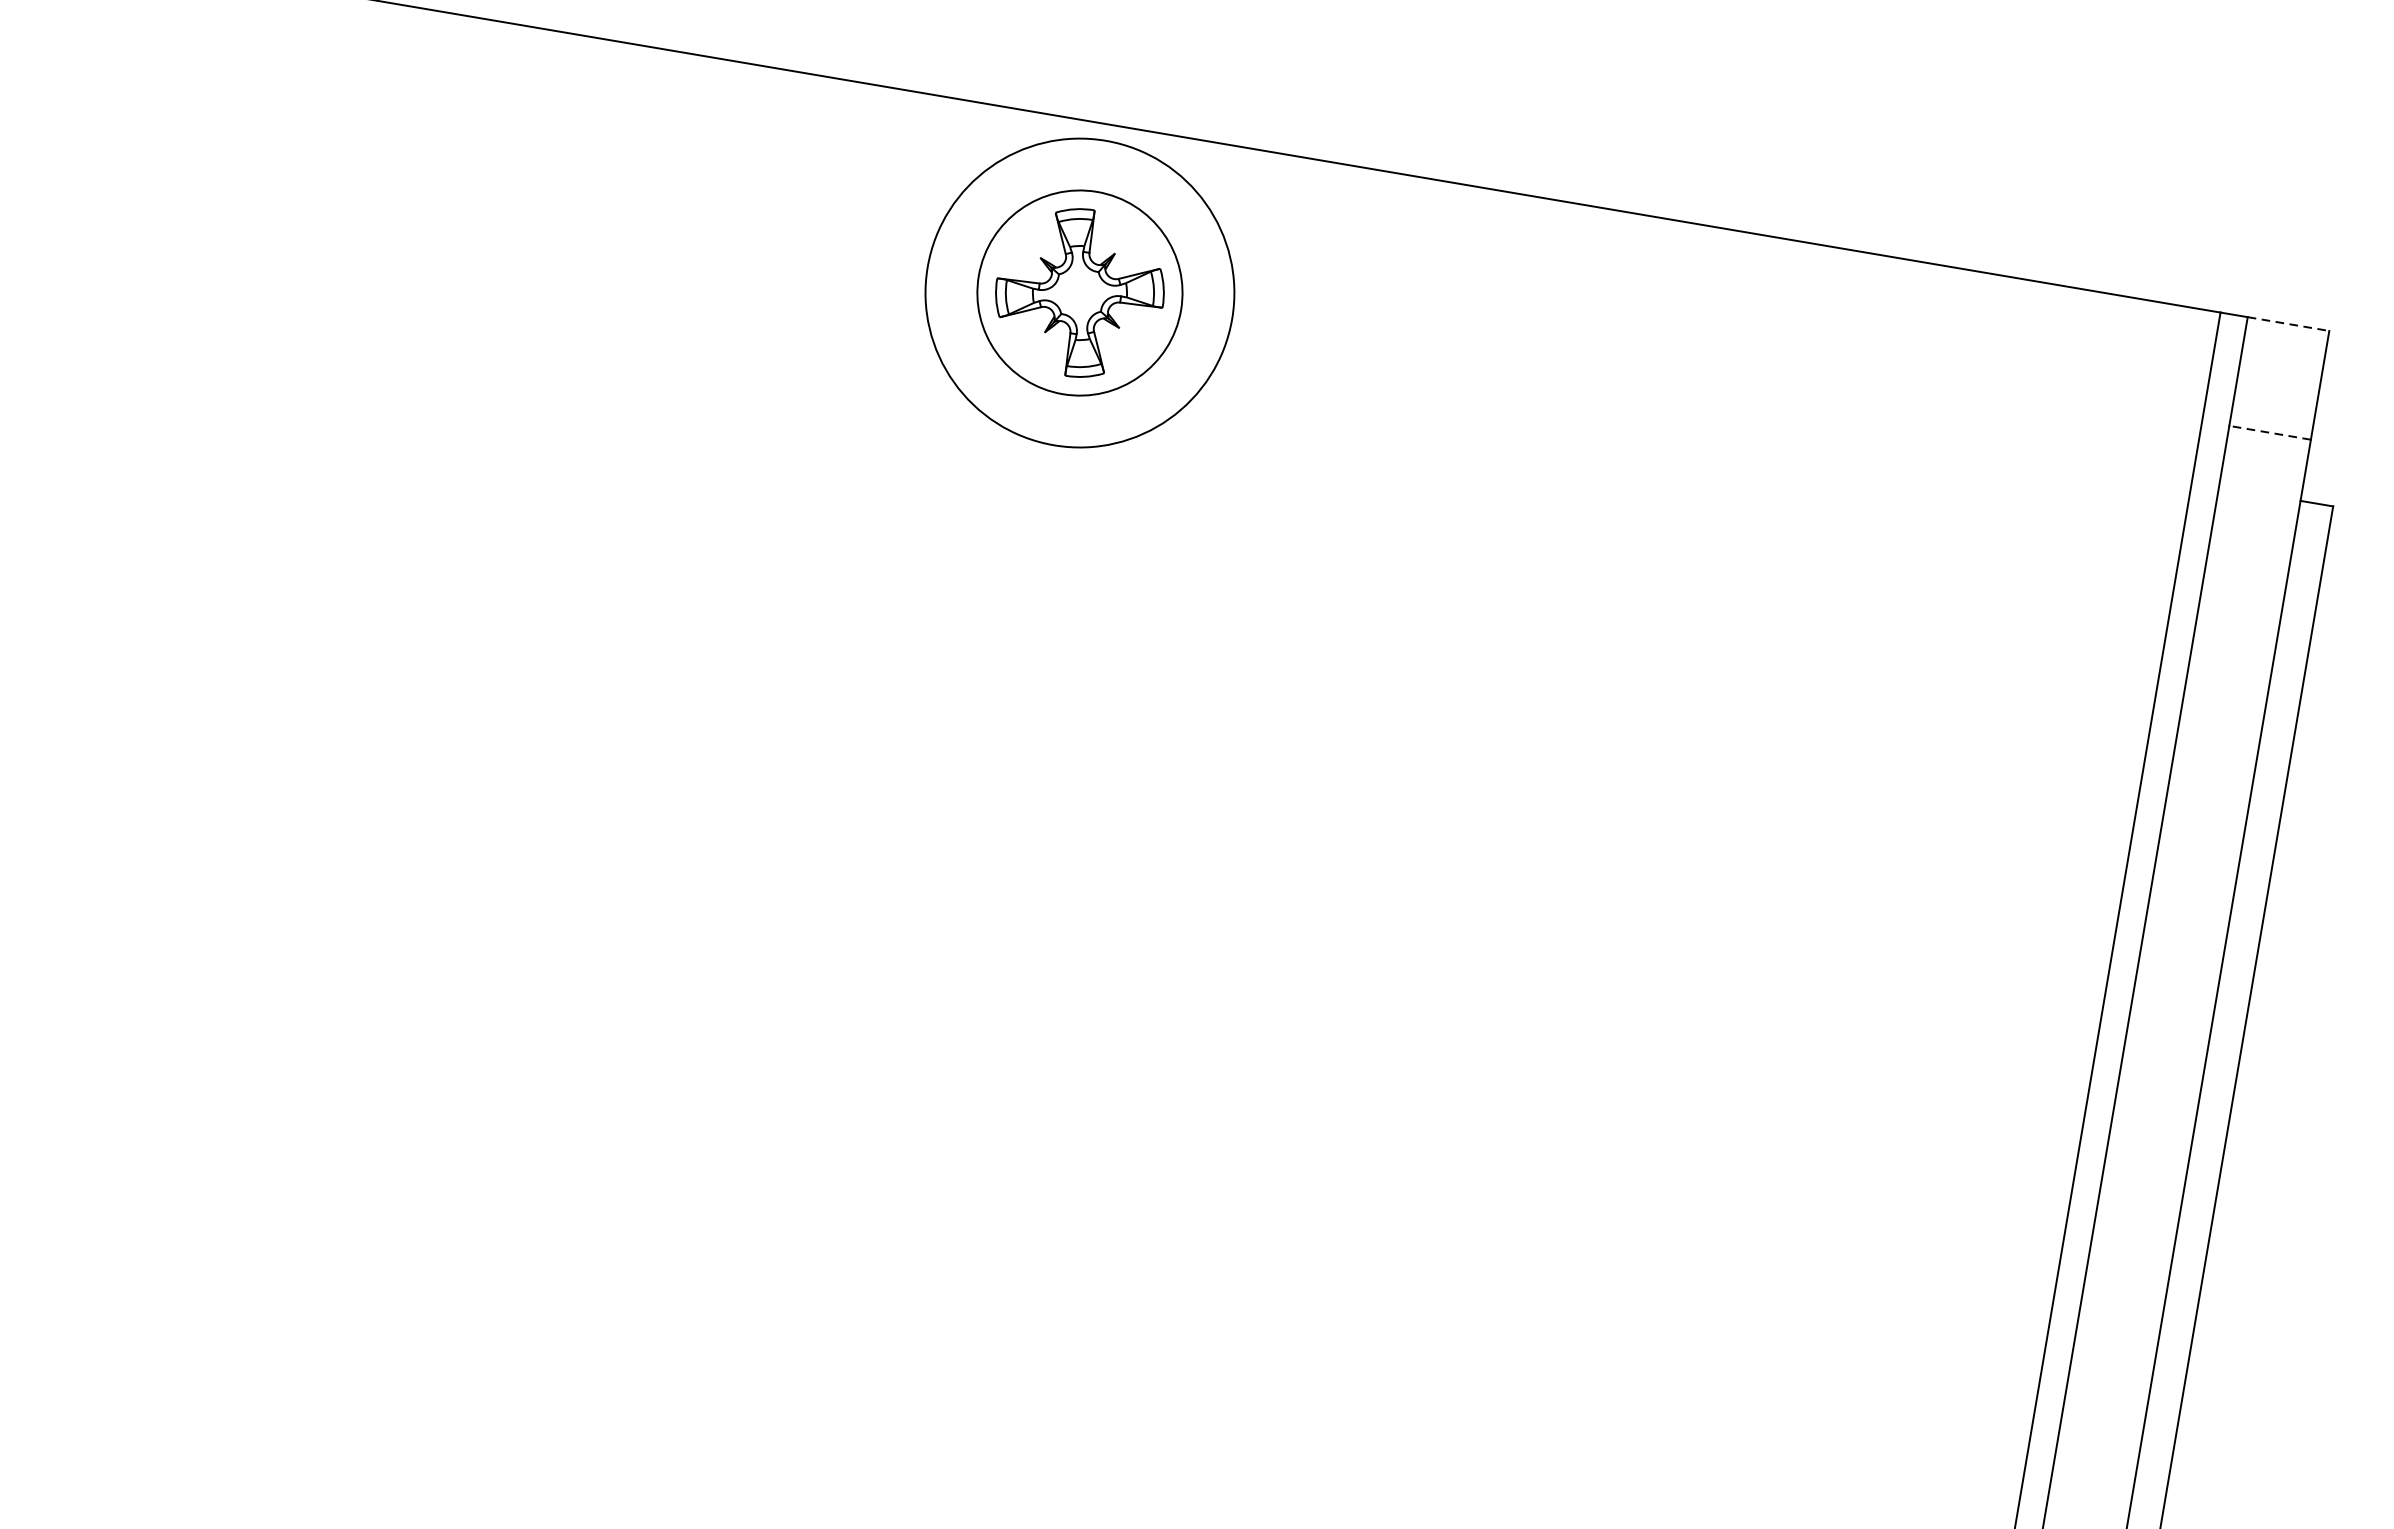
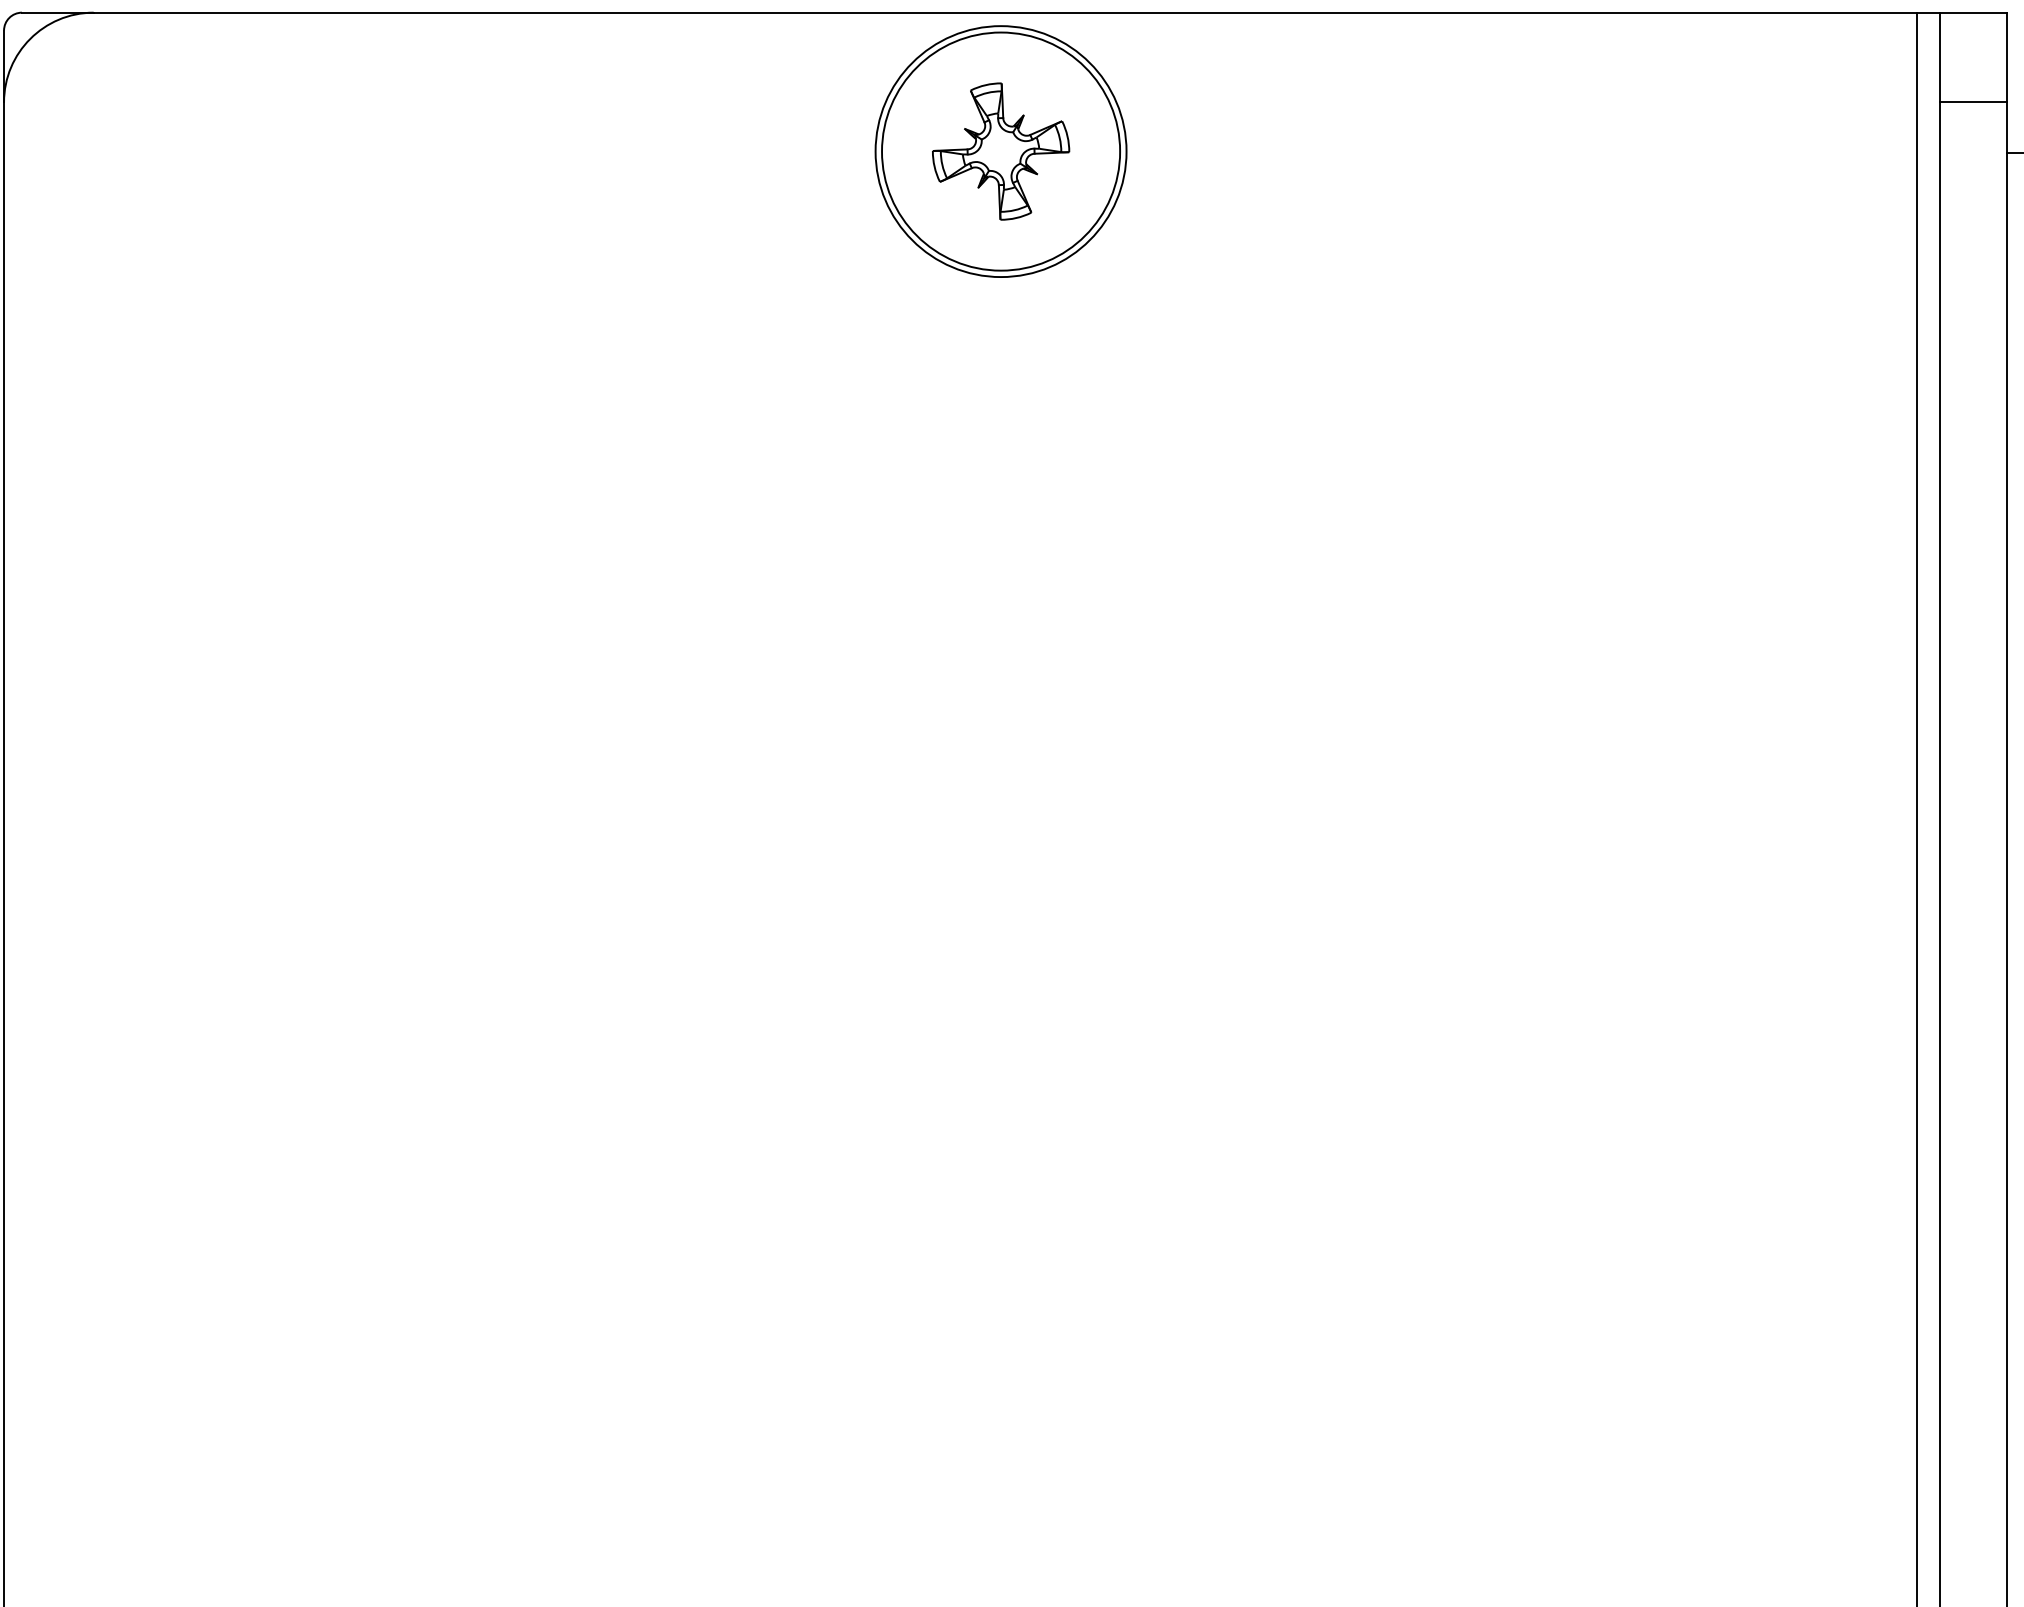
circle: (1080, 293) -> (1001, 151), size x1.43
line: (2288, 323) -> (1973, 12), dashed -> solid
line: (2270, 433) -> (1973, 102), dashed -> solid

